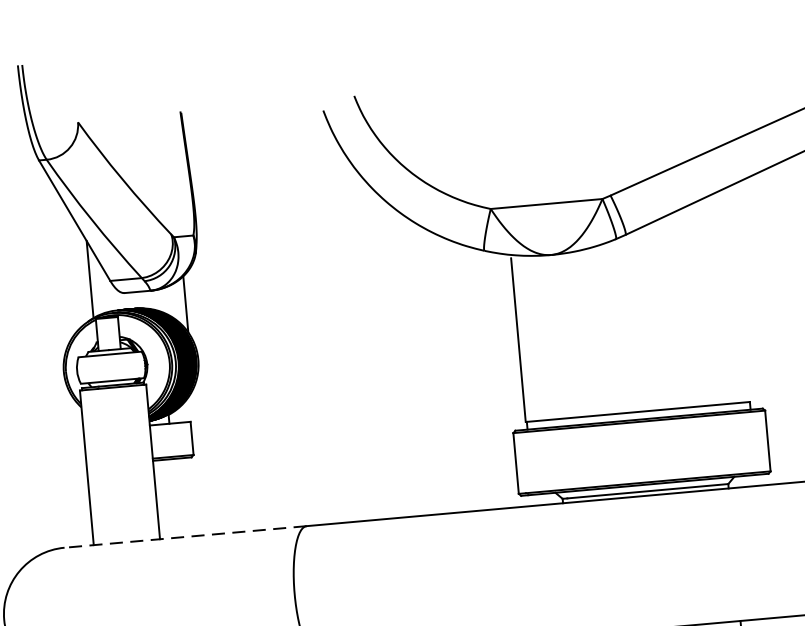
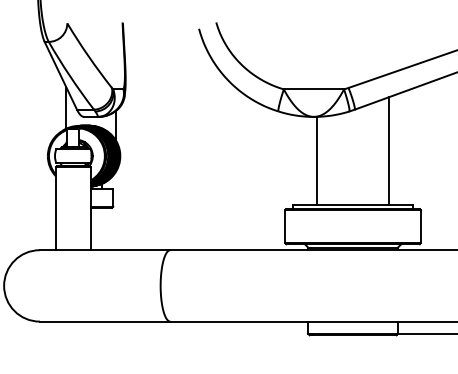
line: (695, 304) -> (388, 150), added
line: (518, 339) -> (317, 160), moved
line: (184, 537) -> (104, 250), dashed -> solid

